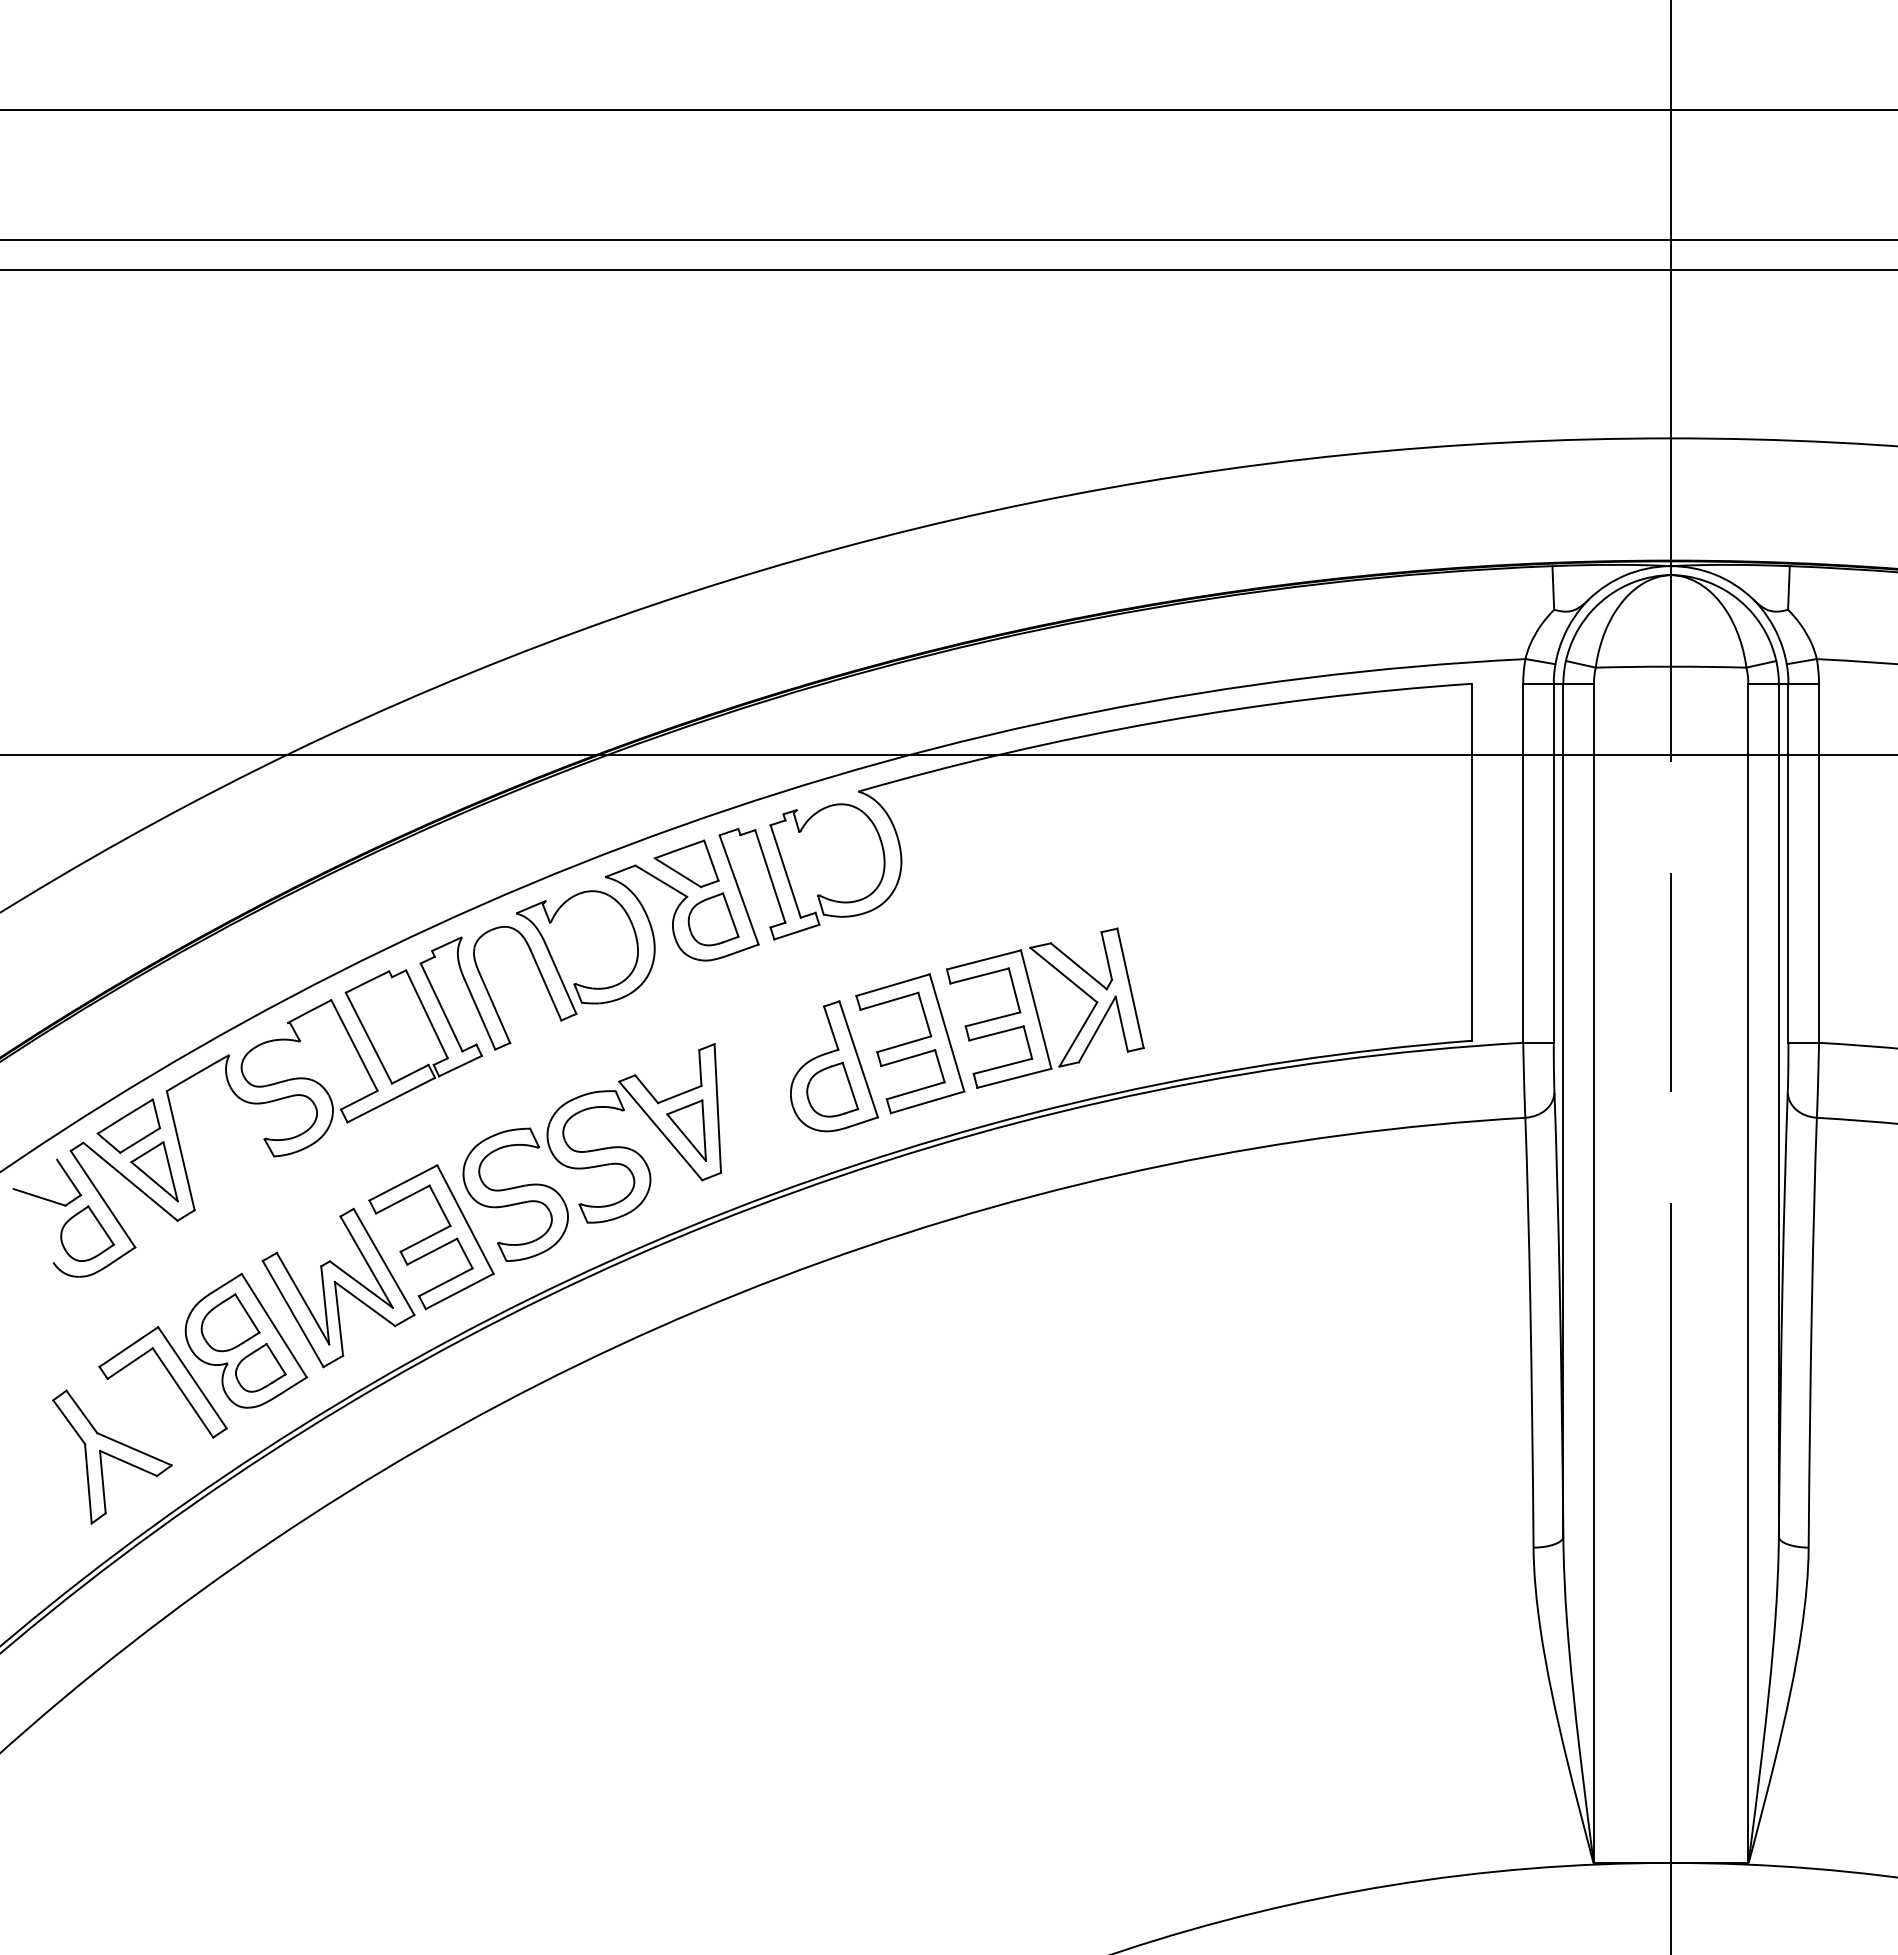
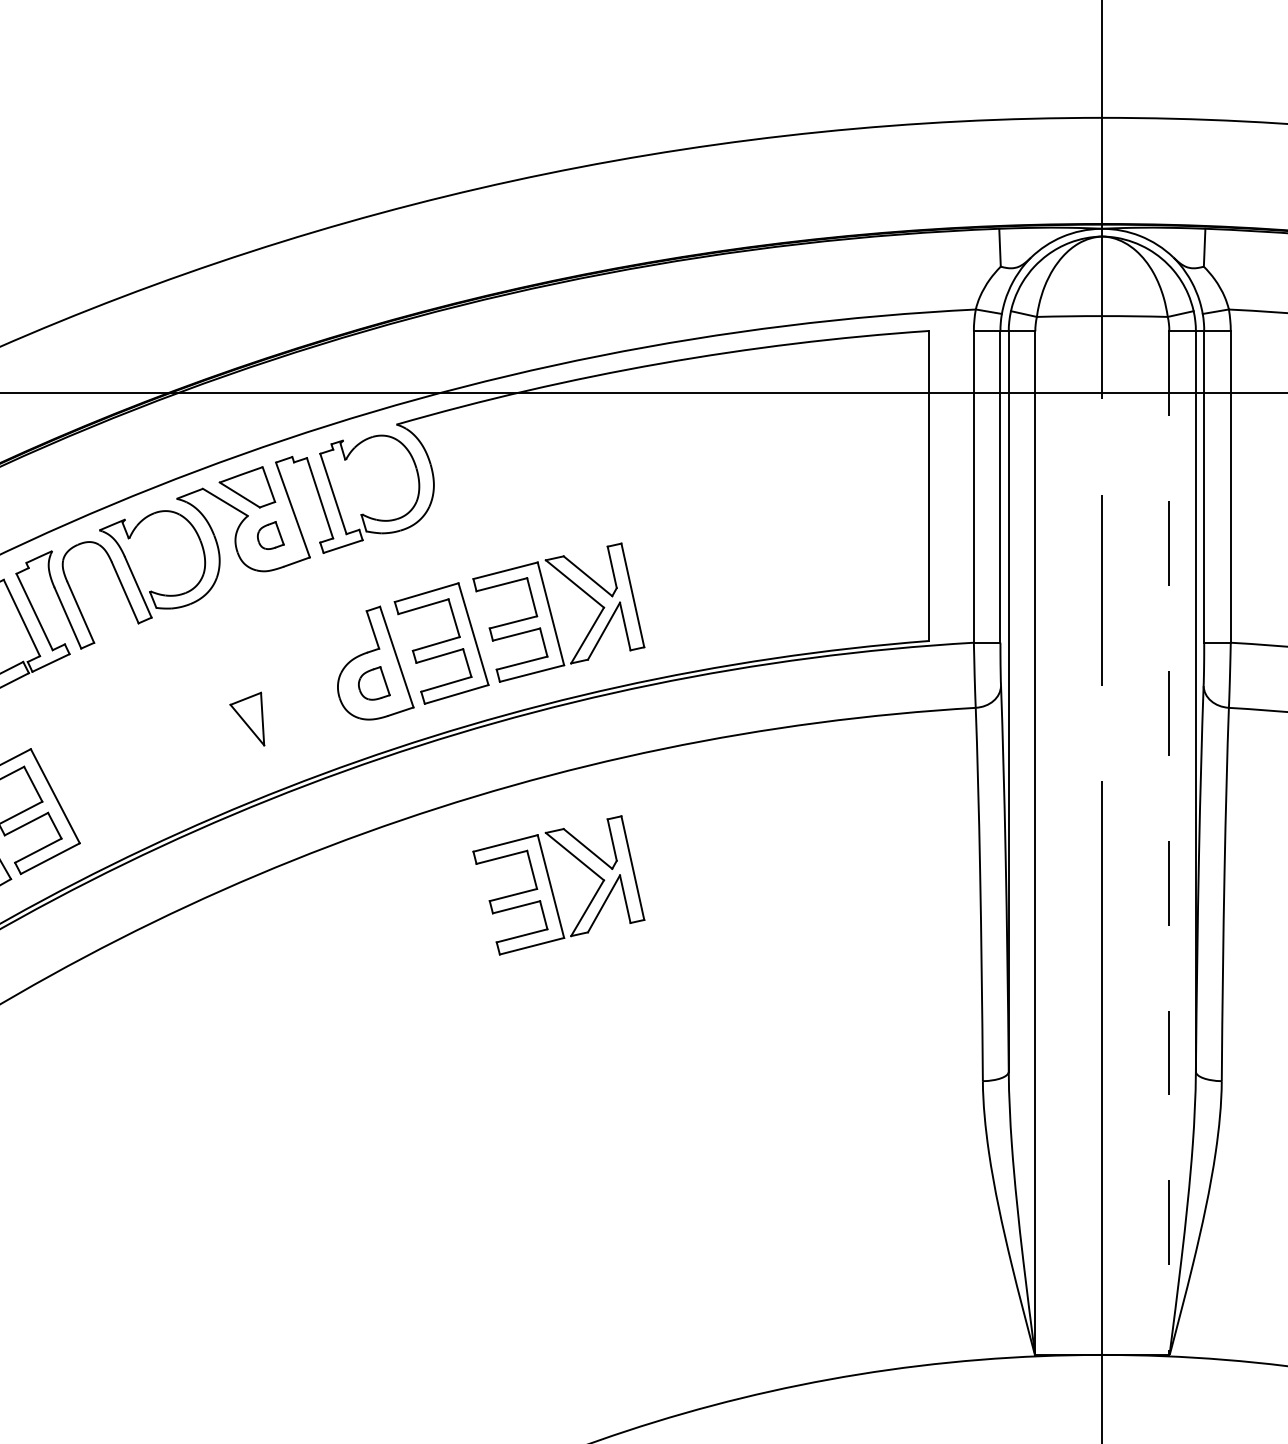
part: (713, 919) -> (270, 535), size x0.6
part: (832, 1089) -> (374, 683), size x0.7
part: (592, 1152) -> (165, 737), removed
line: (1748, 1274) -> (1169, 843), solid -> dashed
part: (1037, 1323) -> (552, 886), added

